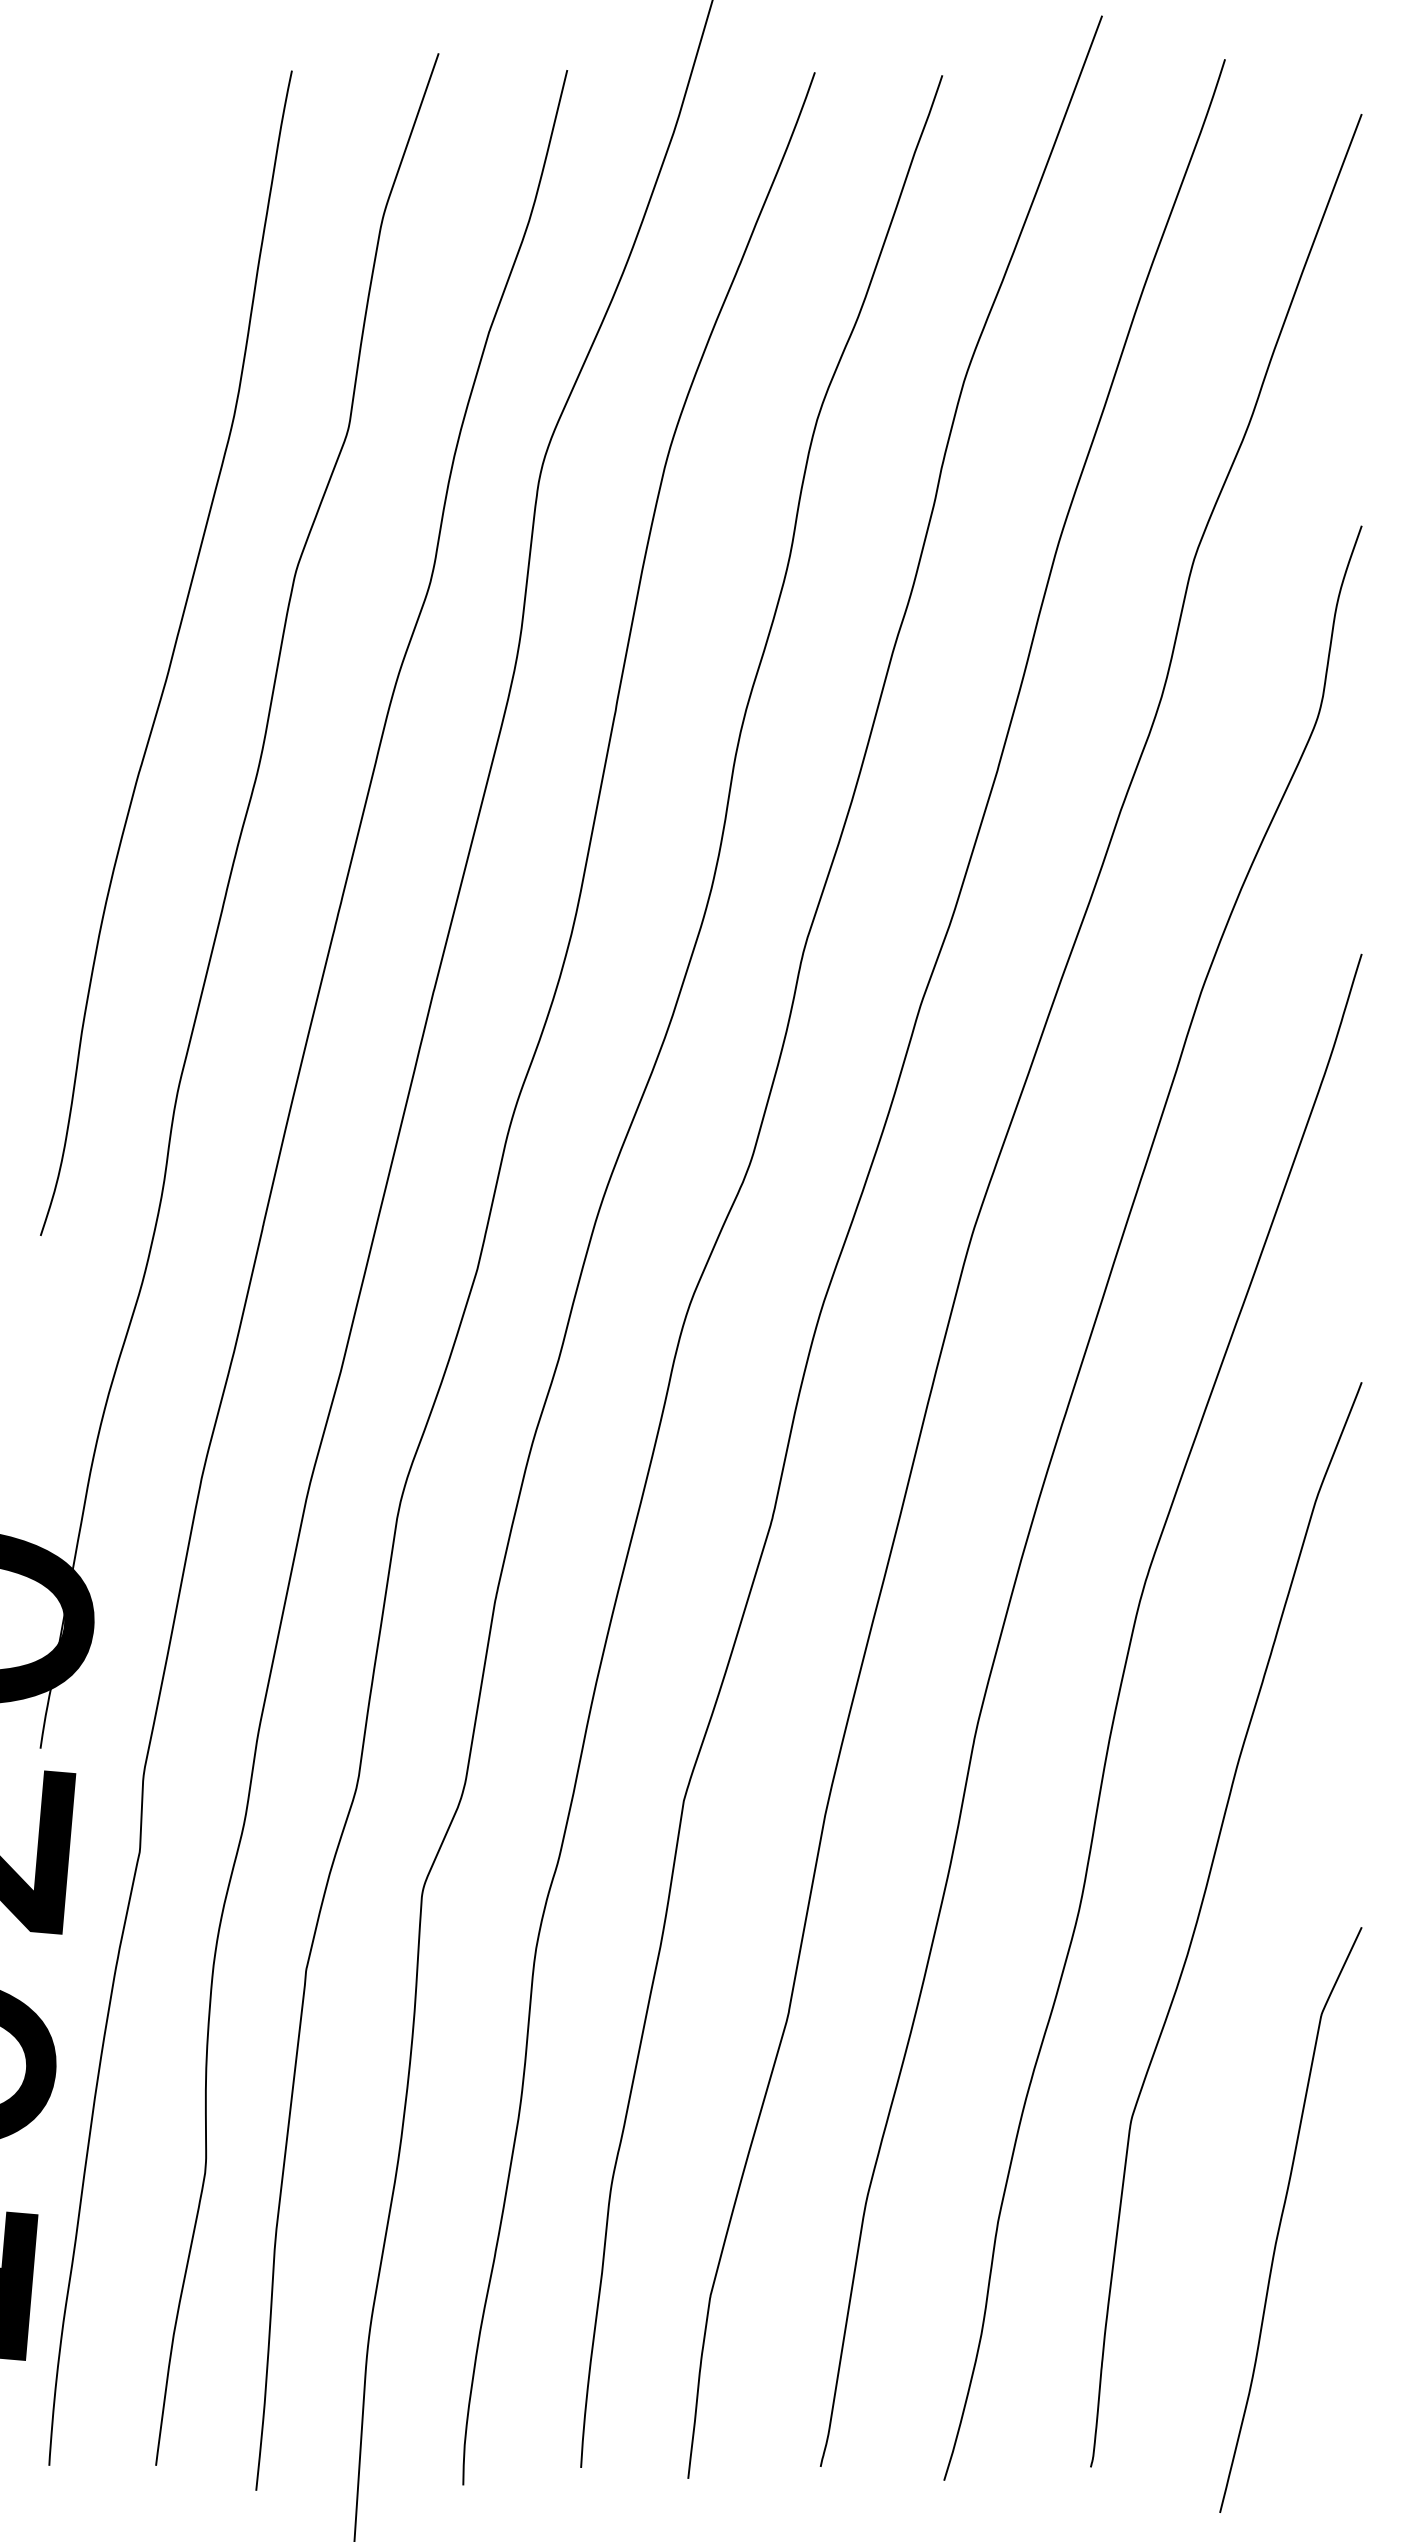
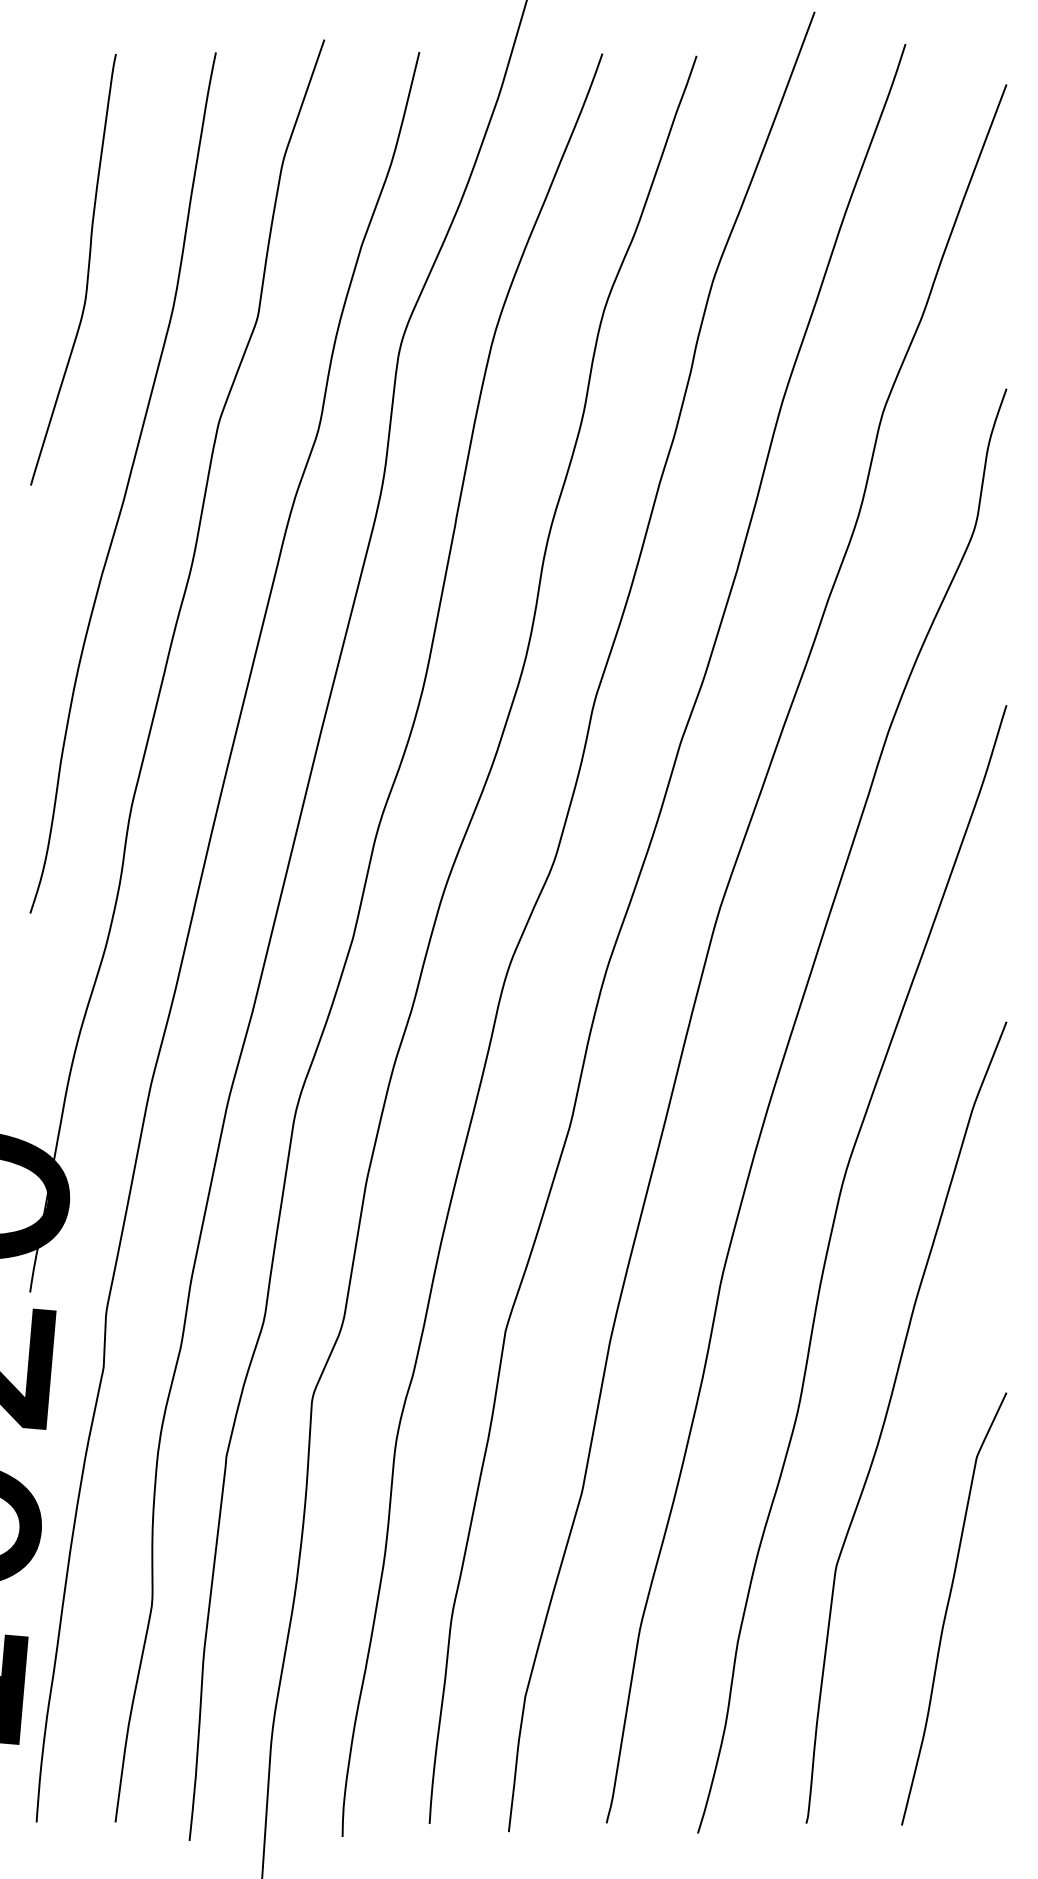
curve: (118, 364) -> (87, 269), added
curve: (1282, 2218) -> (947, 1607), moved

